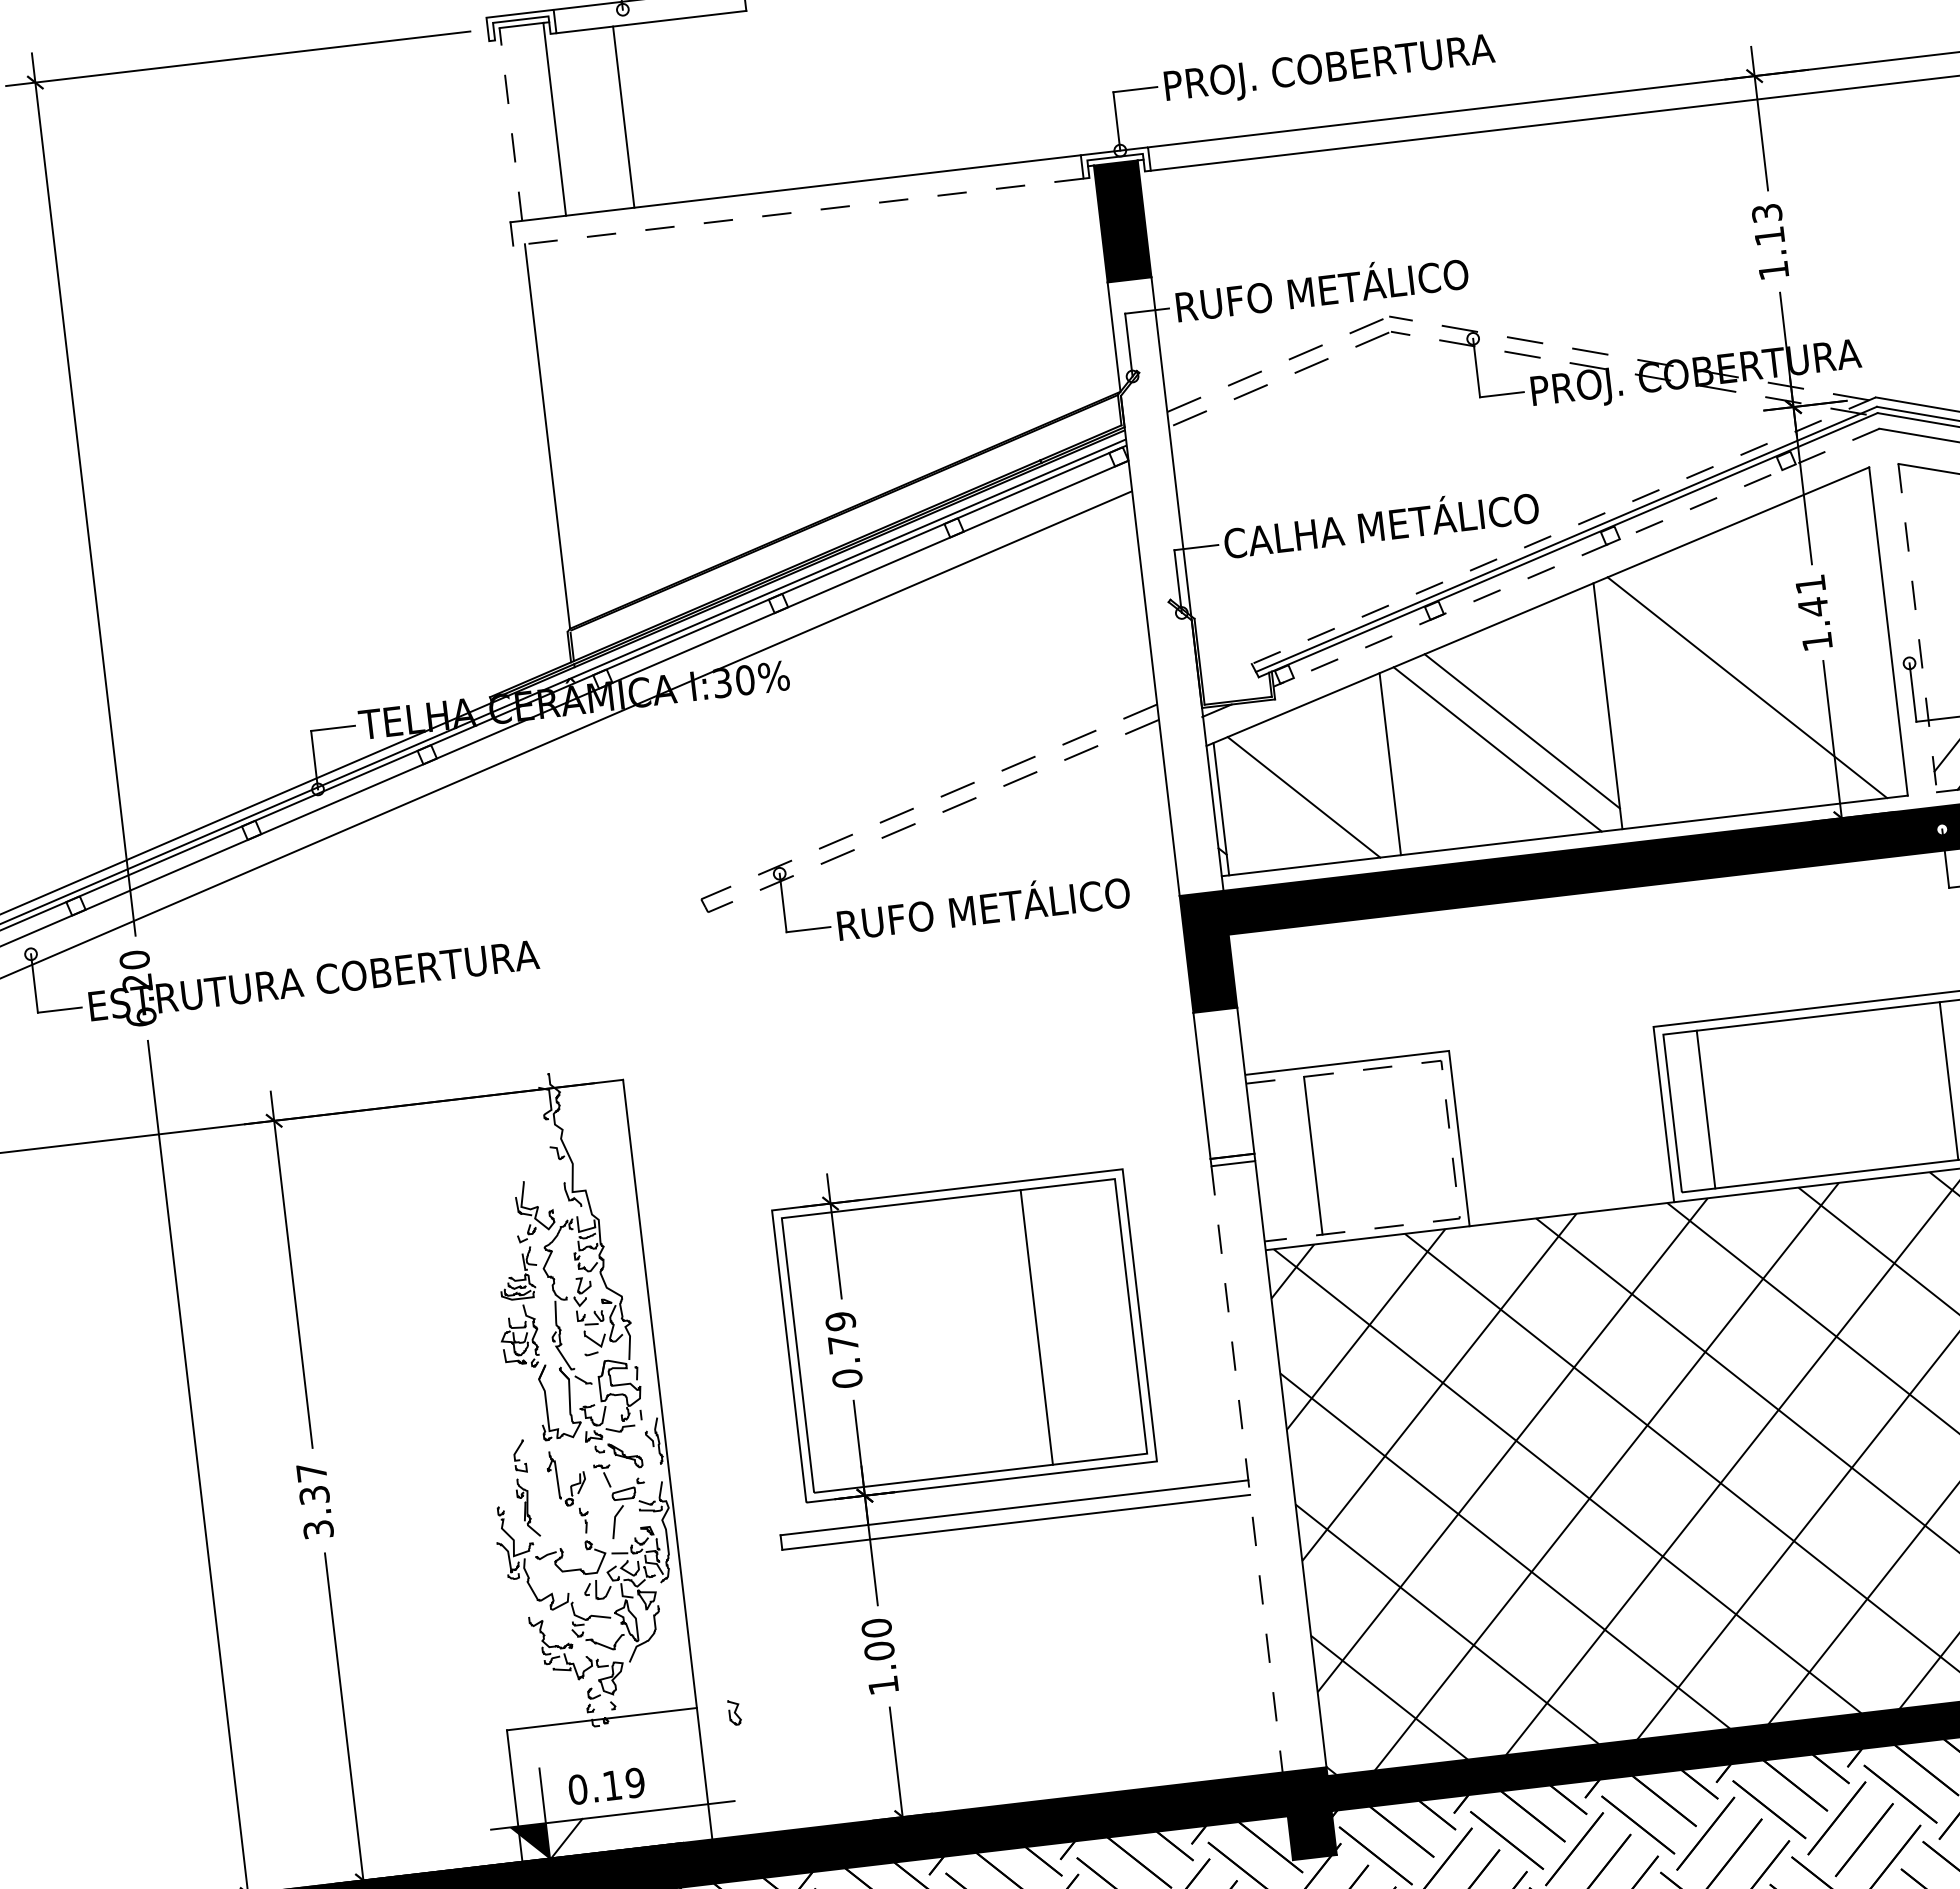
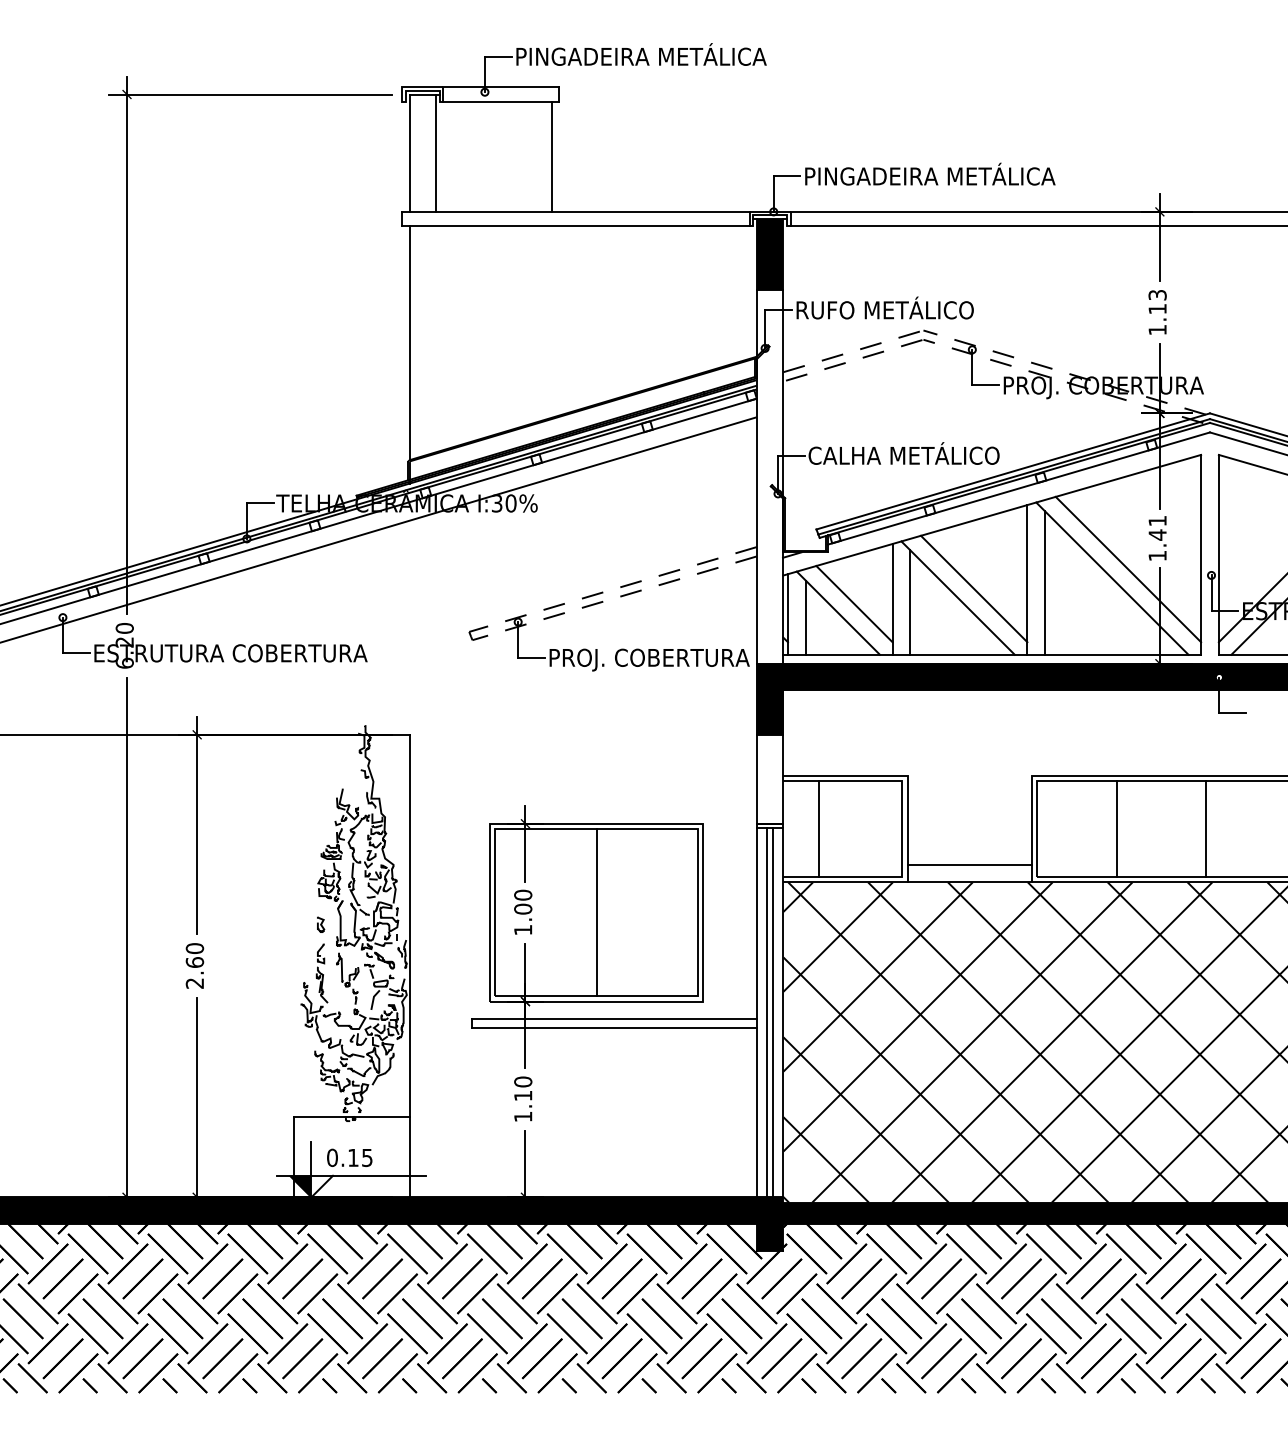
text: (1382, 60) -> (937, 176), PROJ. COBERTURA -> PINGADEIRA METÁLICA
line: (623, 116) -> (551, 156), moved
line: (510, 124) -> (409, 153), dashed -> solid
line: (799, 212) -> (576, 226), dashed -> solid
line: (1562, 530) -> (1012, 471), dashed -> solid
line: (1575, 557) -> (1018, 488), dashed -> solid
line: (1917, 627) -> (1218, 554), dashed -> solid
line: (1772, 669) -> (1128, 569), added
line: (1638, 706) -> (1045, 582), added
line: (1420, 765) -> (910, 602), added
line: (1328, 779) -> (854, 604), added
line: (1250, 810) -> (805, 617), added
text: (1003, 906) -> (650, 657), RUFO METÁLICO -> PROJ. COBERTURA
line: (1705, 1110) -> (1116, 829), moved
line: (1451, 1140) -> (902, 829), dashed -> solid
line: (1567, 1184) -> (969, 864), added
line: (1036, 1327) -> (596, 912), moved
text: (844, 1349) -> (523, 912), 0.79 -> 1.00
line: (1272, 1465) -> (772, 1012), added
line: (1264, 1466) -> (767, 1012), added
line: (1246, 1469) -> (756, 1012), dashed -> solid
text: (314, 1500) -> (194, 965), 3.37 -> 2.60
text: (879, 1650) -> (523, 1095), 1.00 -> 1.10
curve: (735, 1712) -> (321, 924), moved
text: (633, 1782) -> (366, 1157), 0.19 -> 0.15

